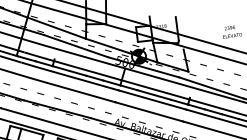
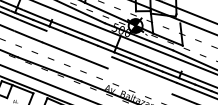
line: (84, 80) -> (79, 43), removed
line: (149, 111) -> (140, 81), removed

